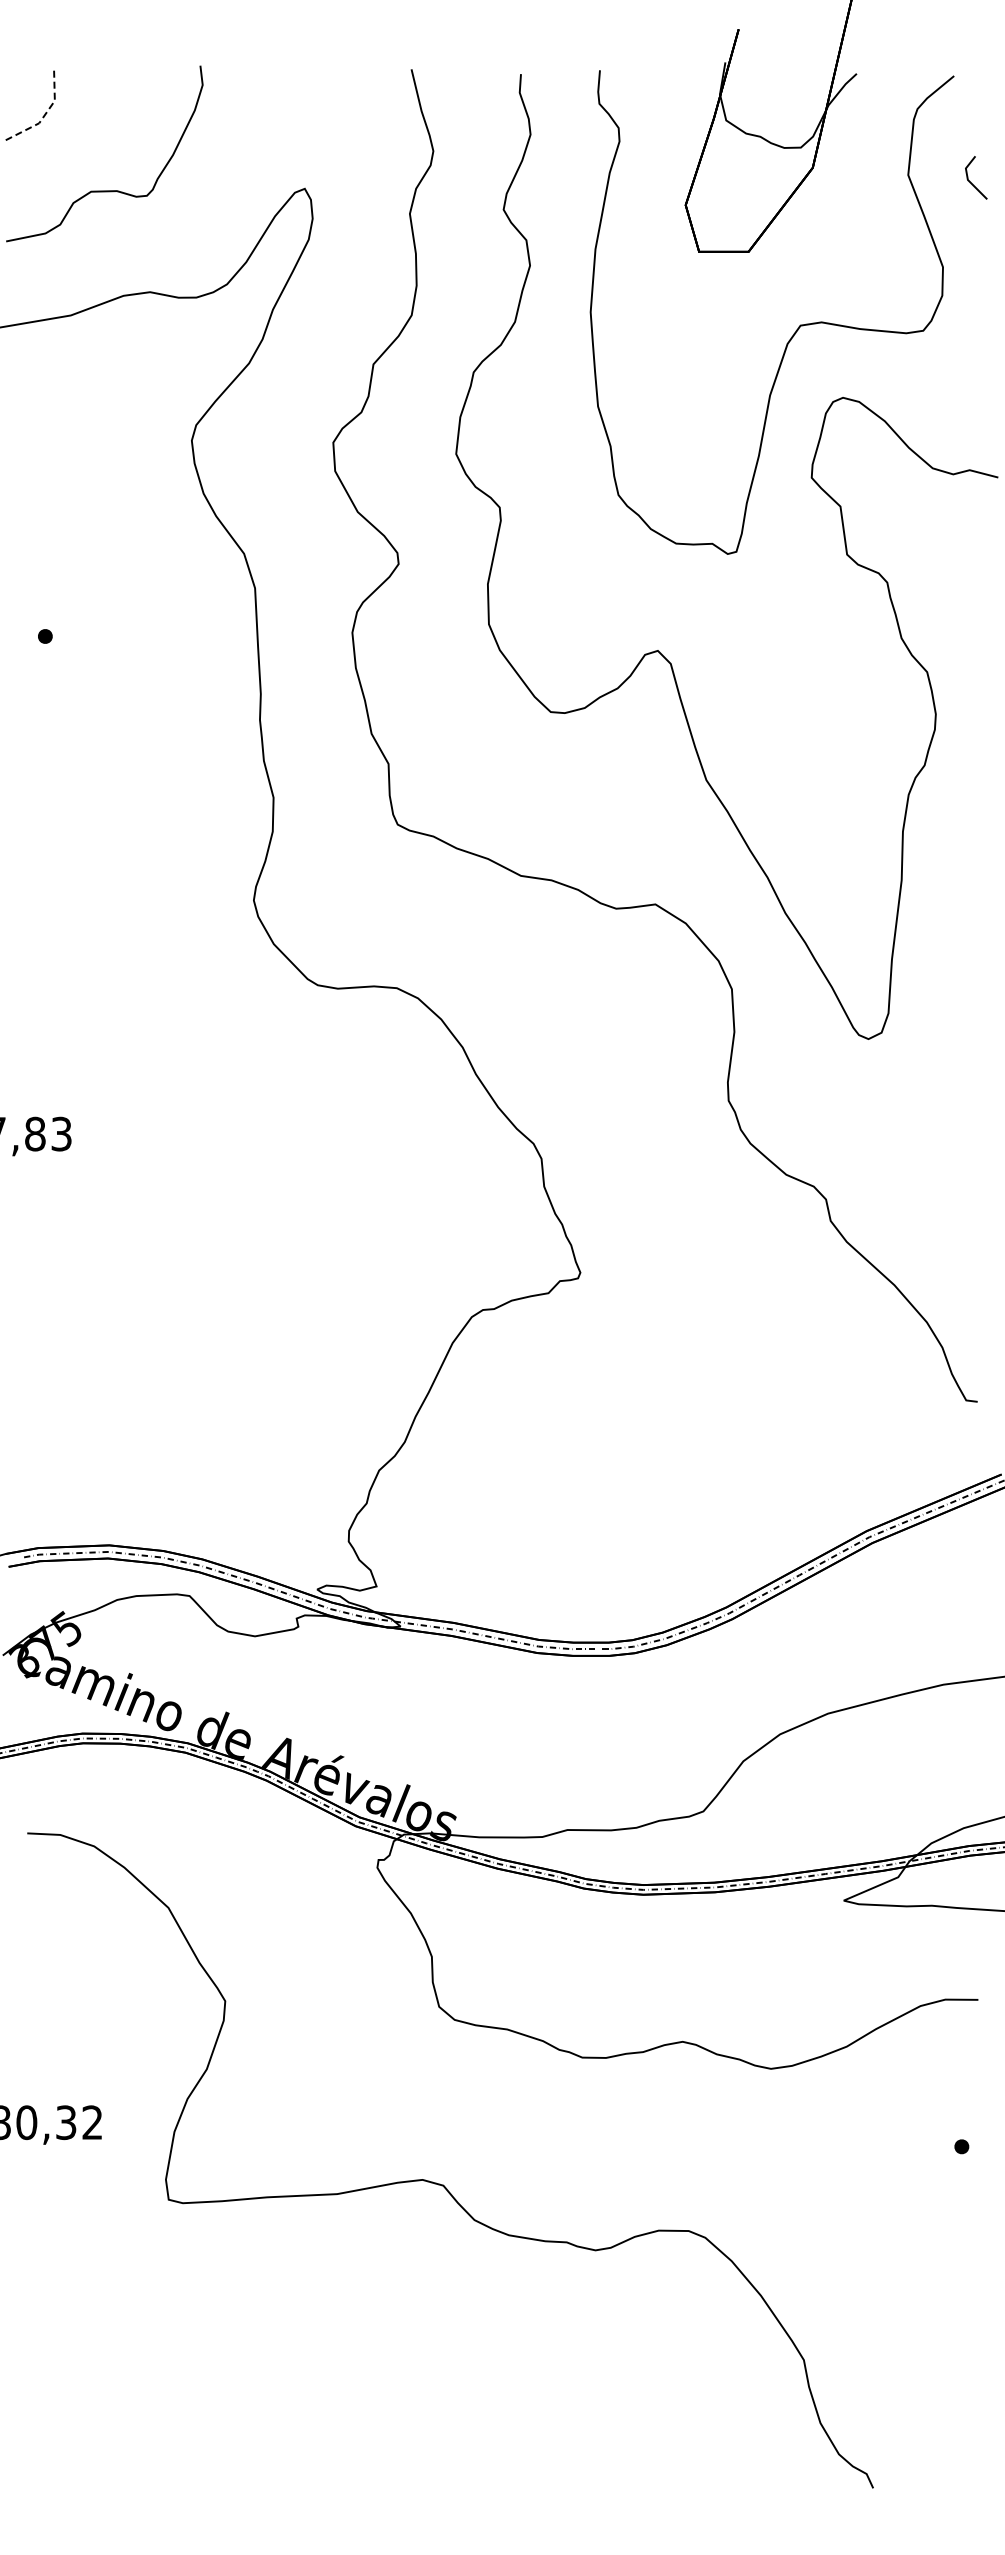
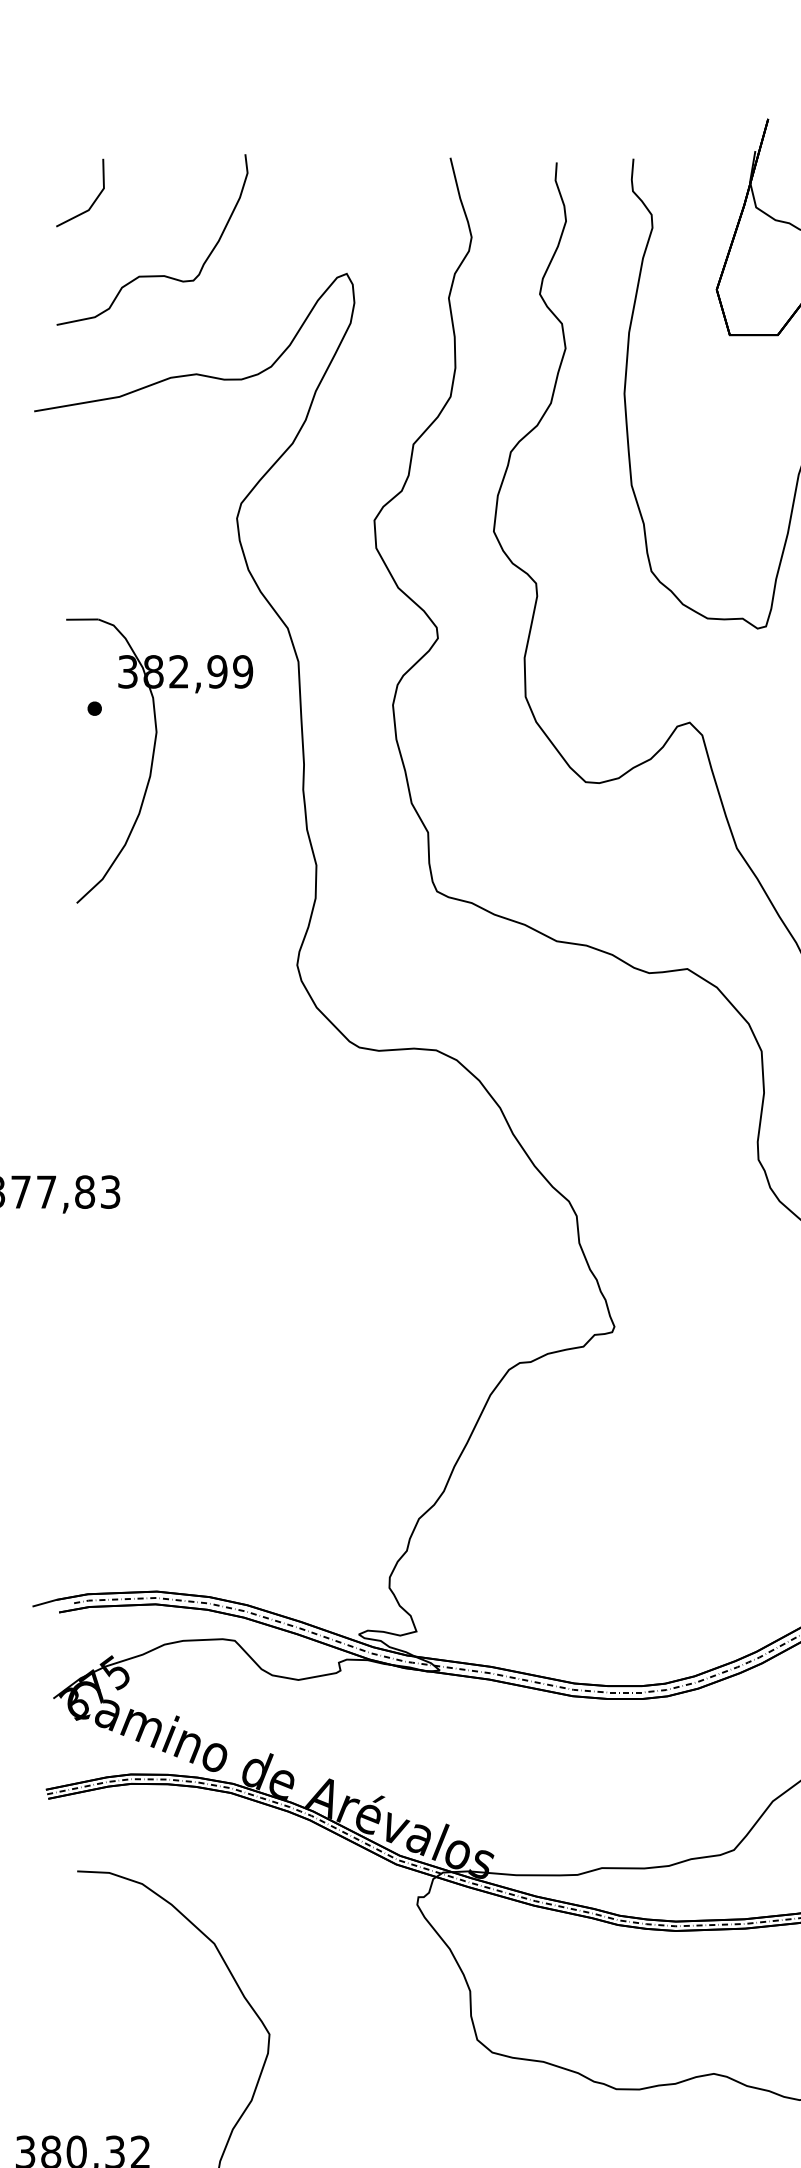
line: (45, 114) -> (94, 201), dashed -> solid
part: (106, 687) -> (154, 758), added

